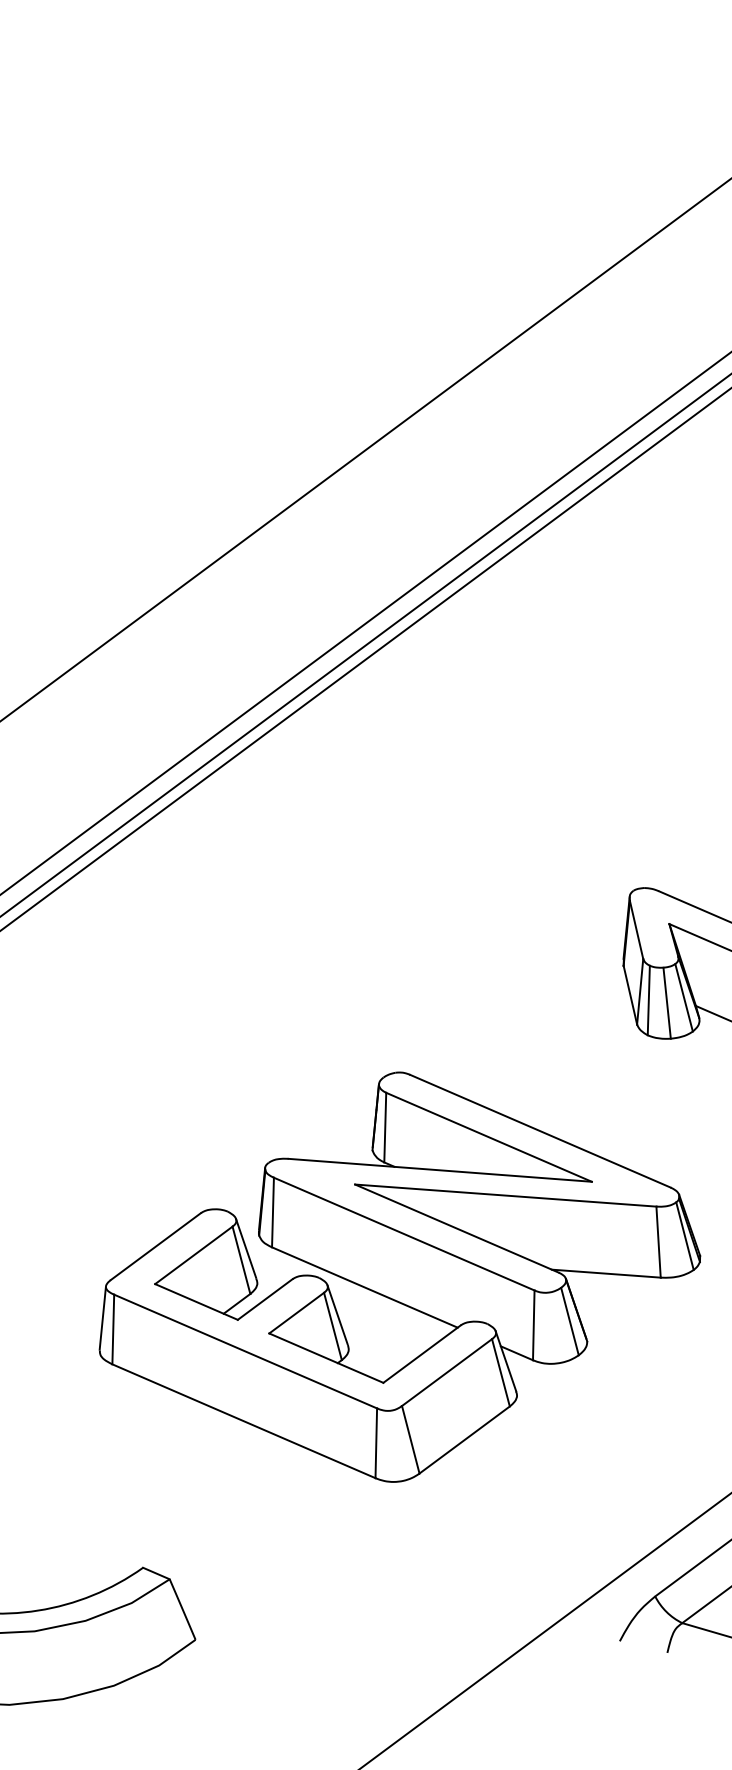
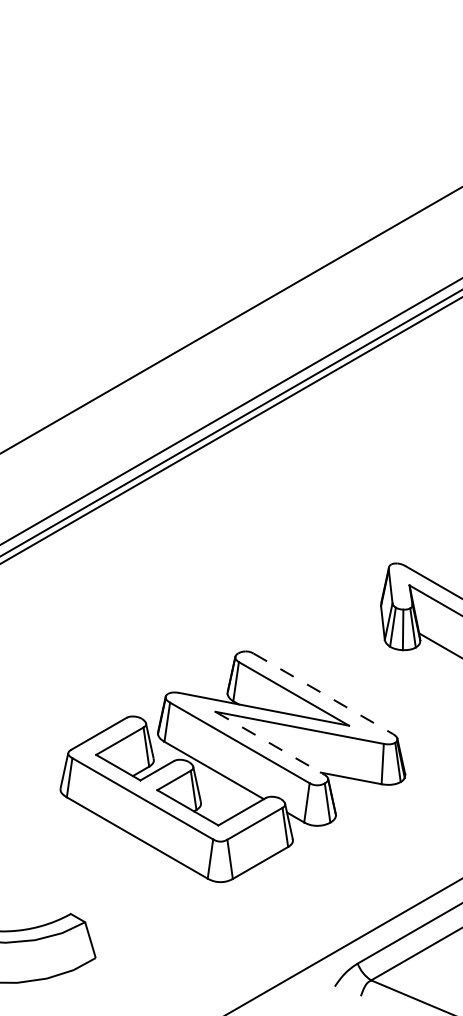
line: (540, 1132) -> (323, 694), solid -> dashed
line: (456, 1229) -> (269, 743), solid -> dashed

